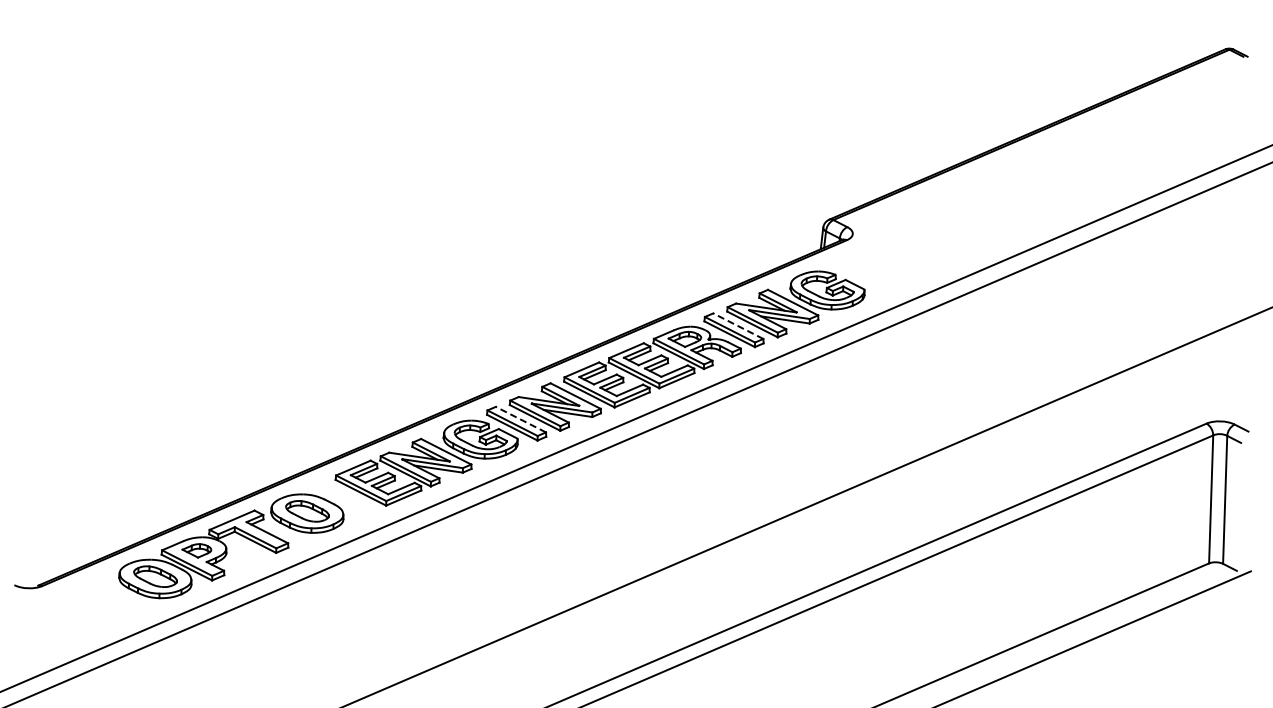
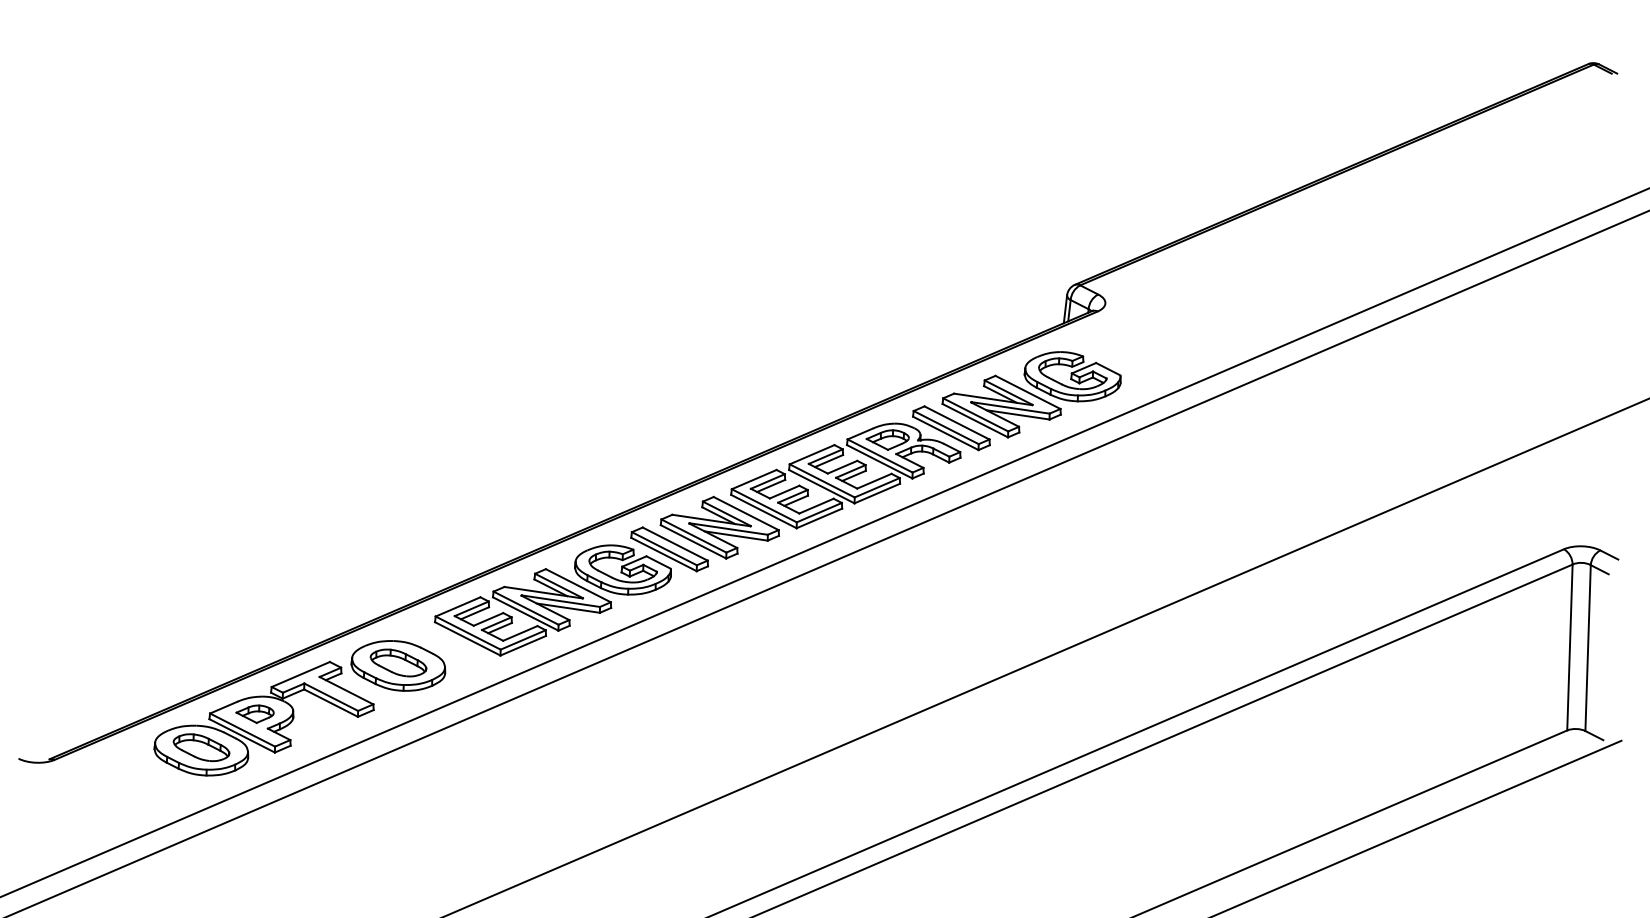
line: (737, 325) -> (955, 422), dashed -> solid
line: (520, 419) -> (674, 543), dashed -> solid

